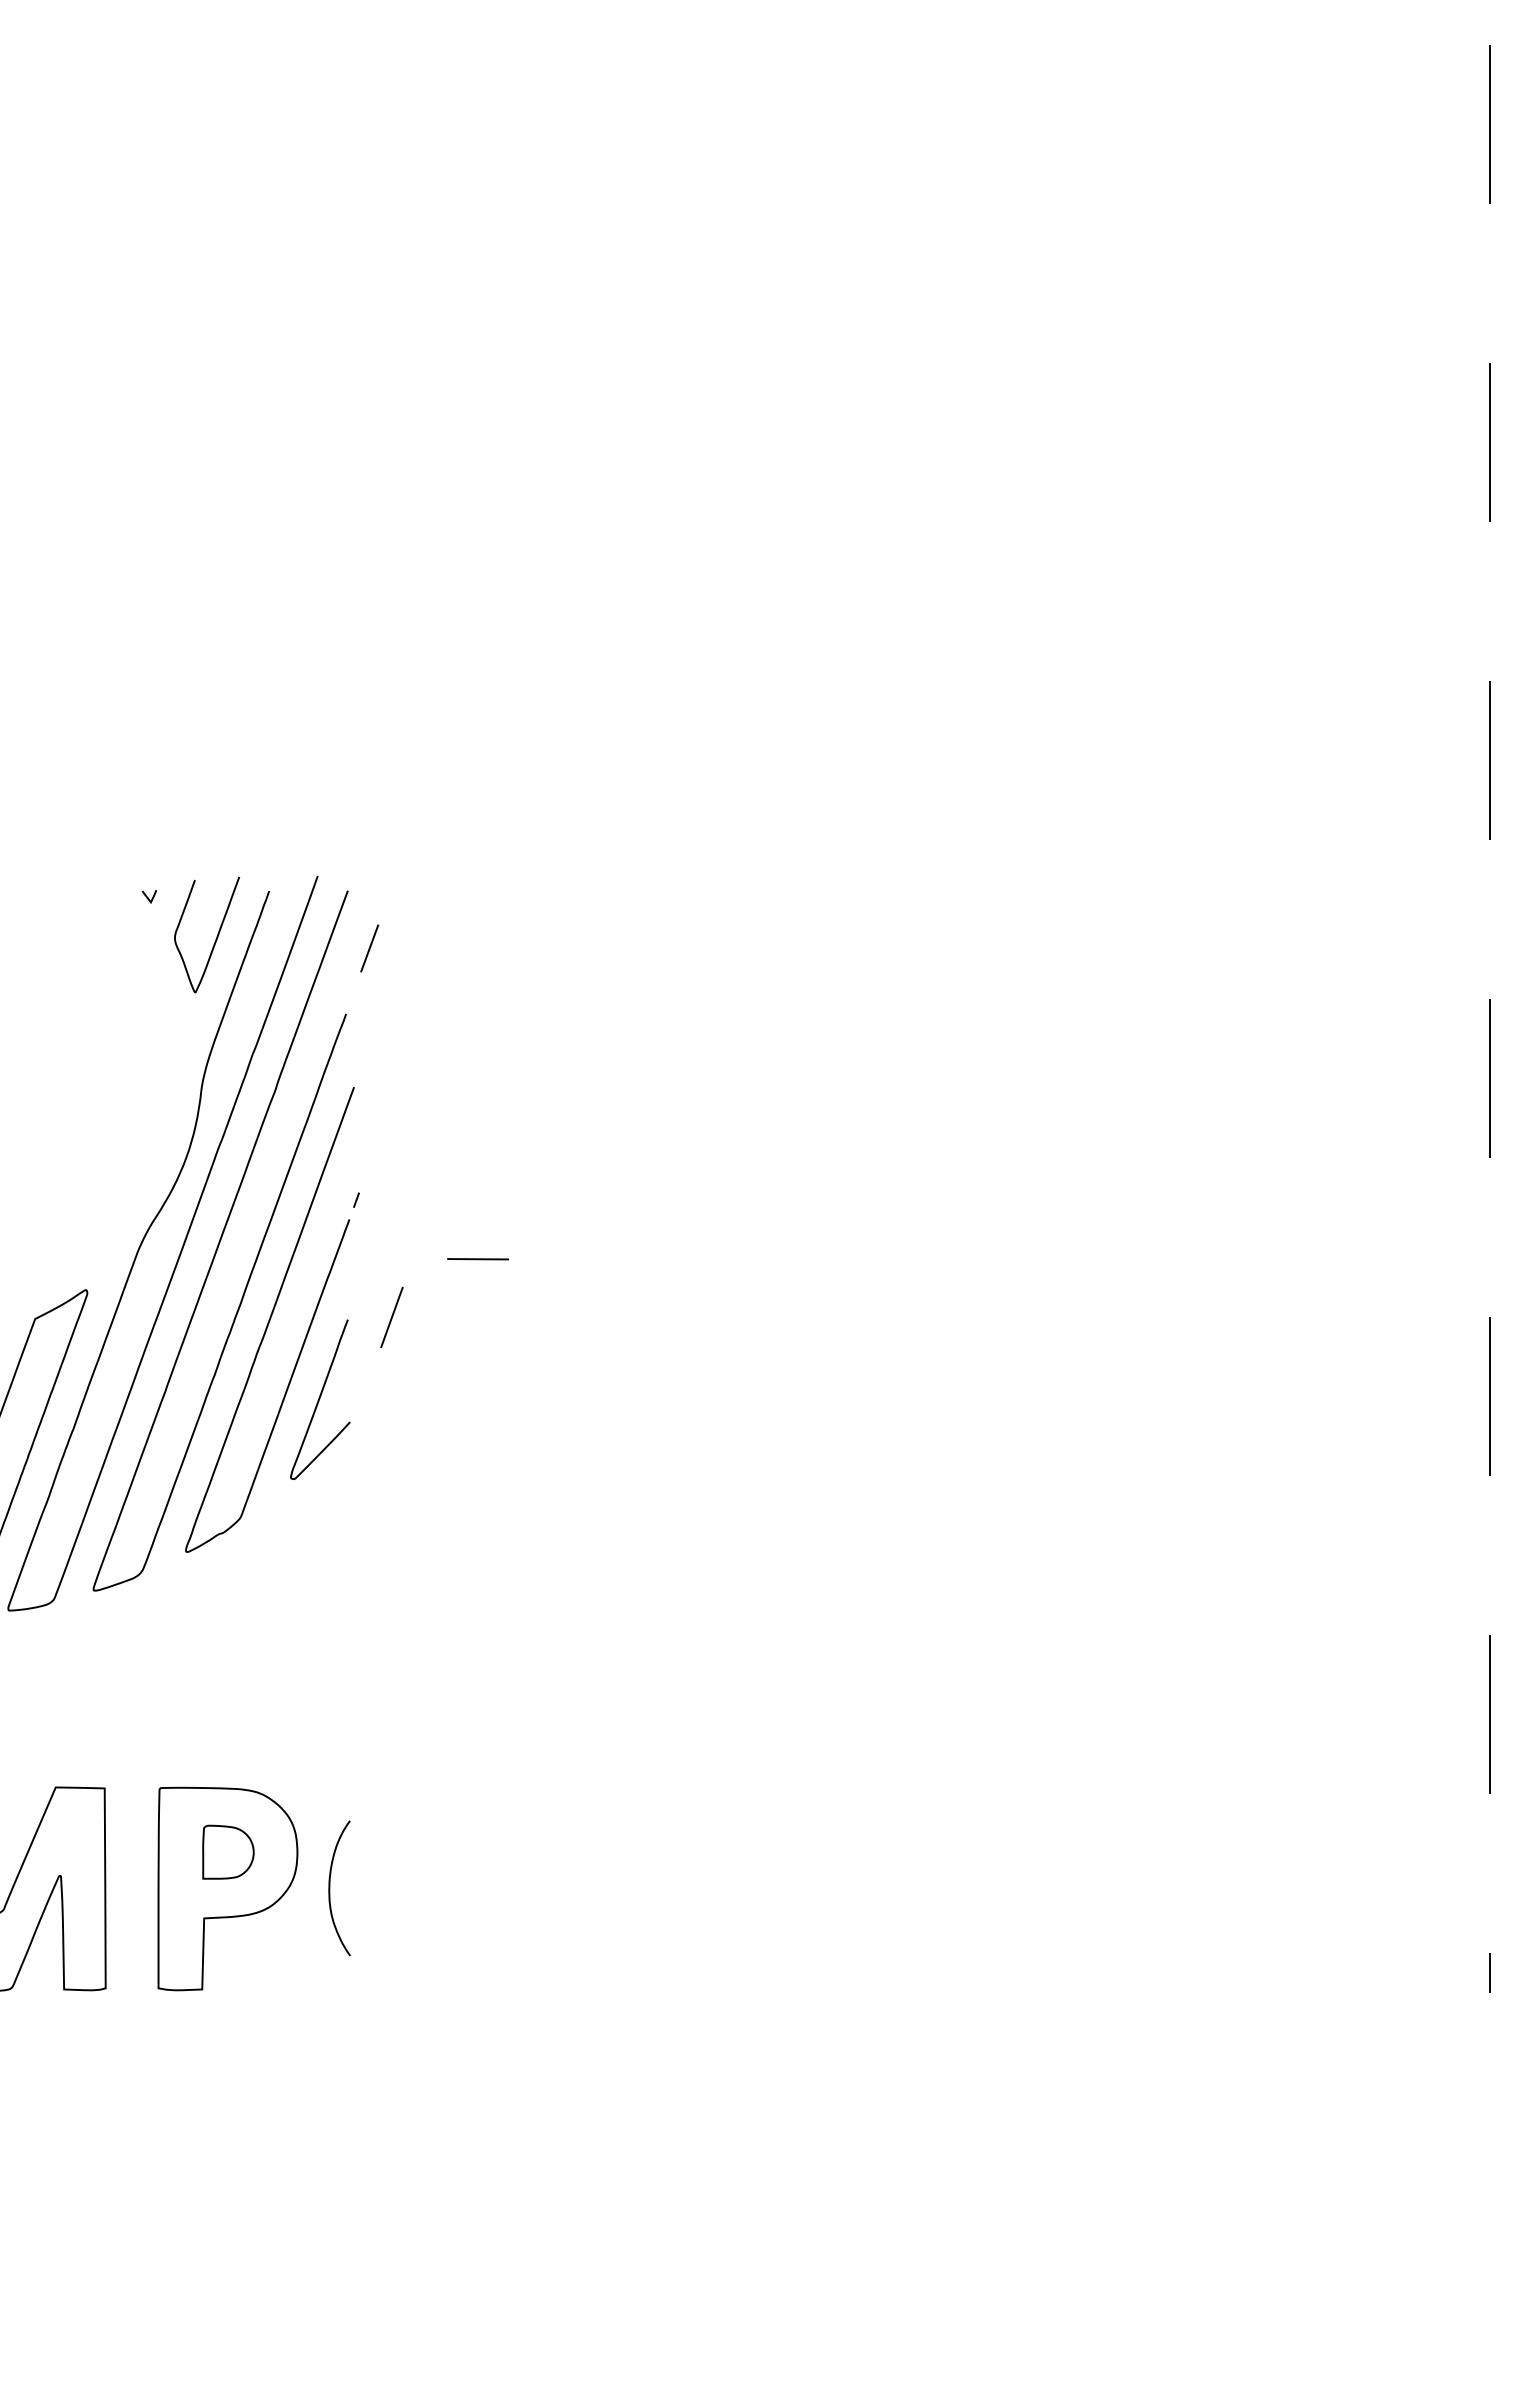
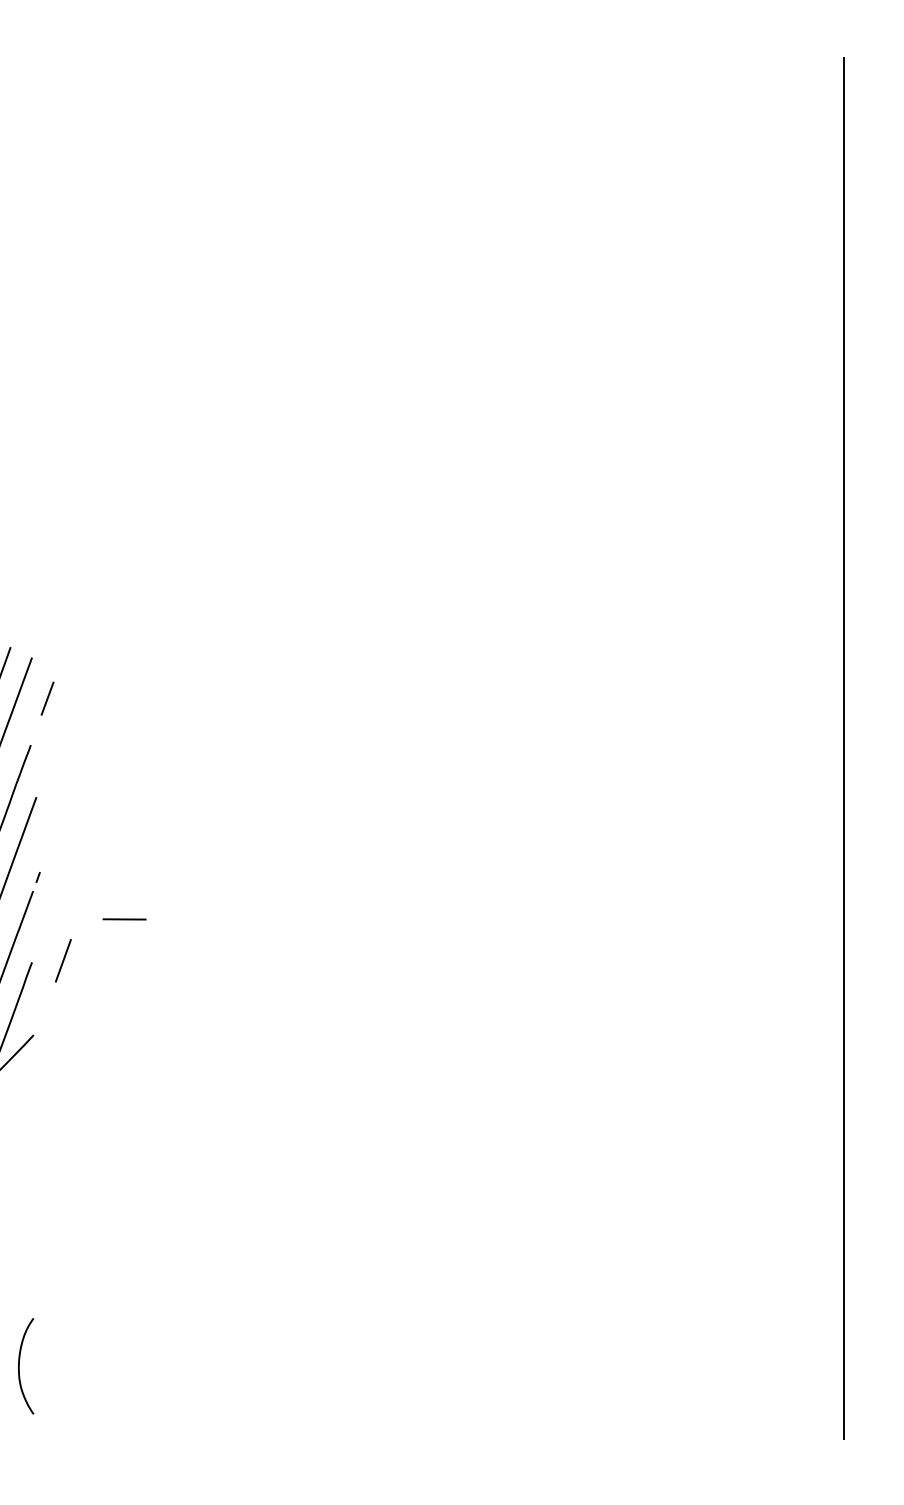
line: (1490, 1019) -> (843, 749), dashed -> solid

